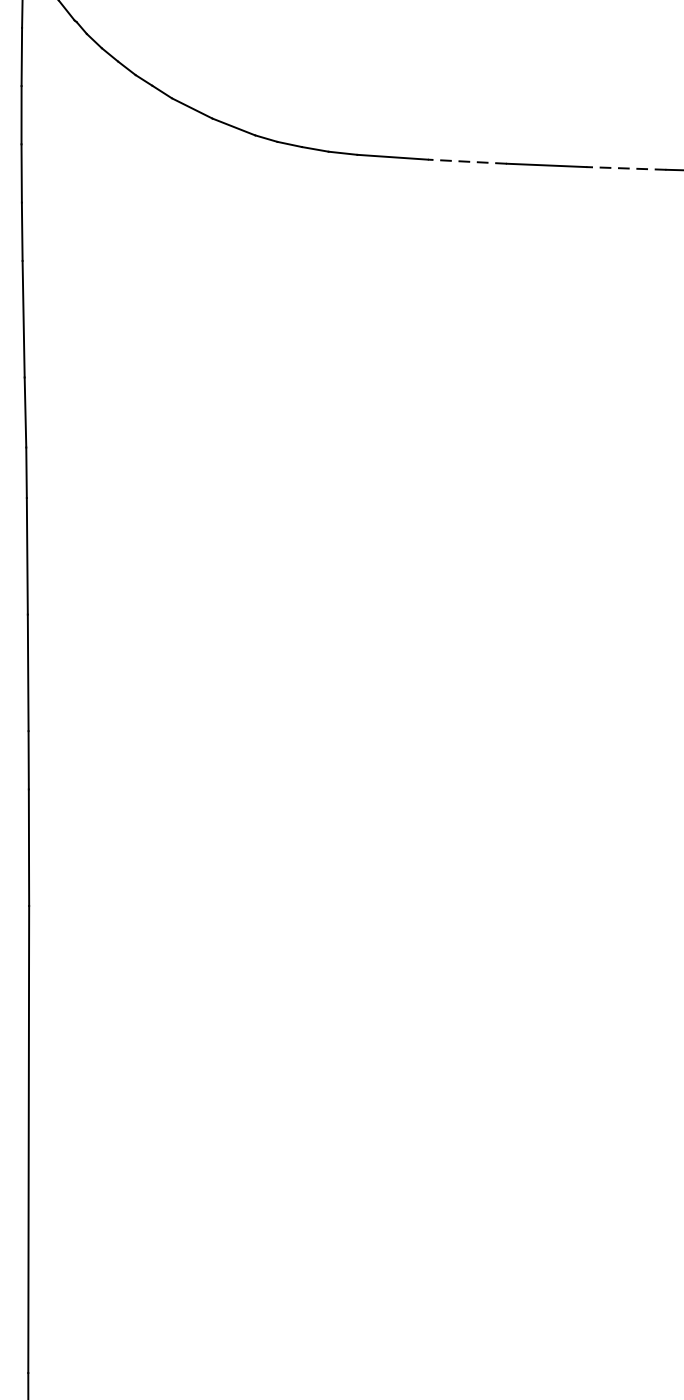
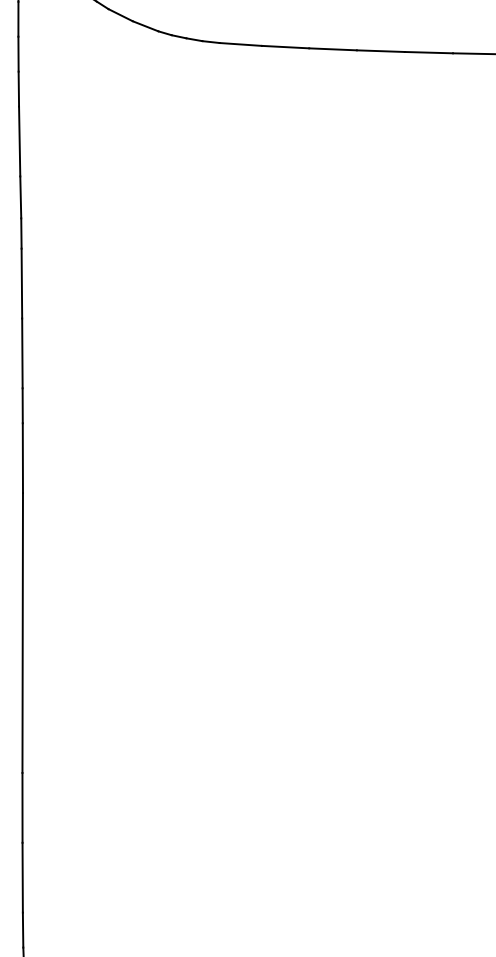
line: (467, 162) -> (285, 47), dashed -> solid
line: (625, 168) -> (380, 51), dashed -> solid

